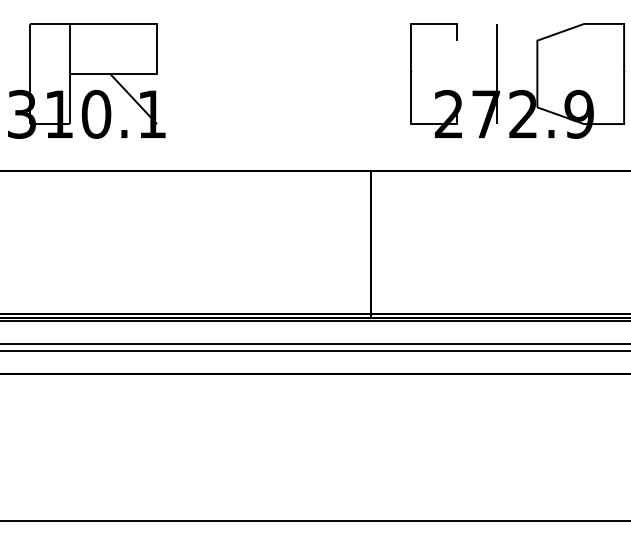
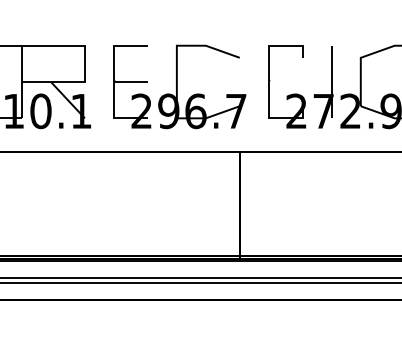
part: (287, 80) -> (179, 86), added

